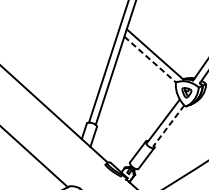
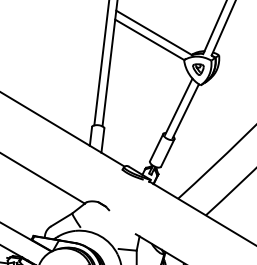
line: (150, 60) -> (150, 40), dashed -> solid
line: (168, 126) -> (185, 111), dashed -> solid

